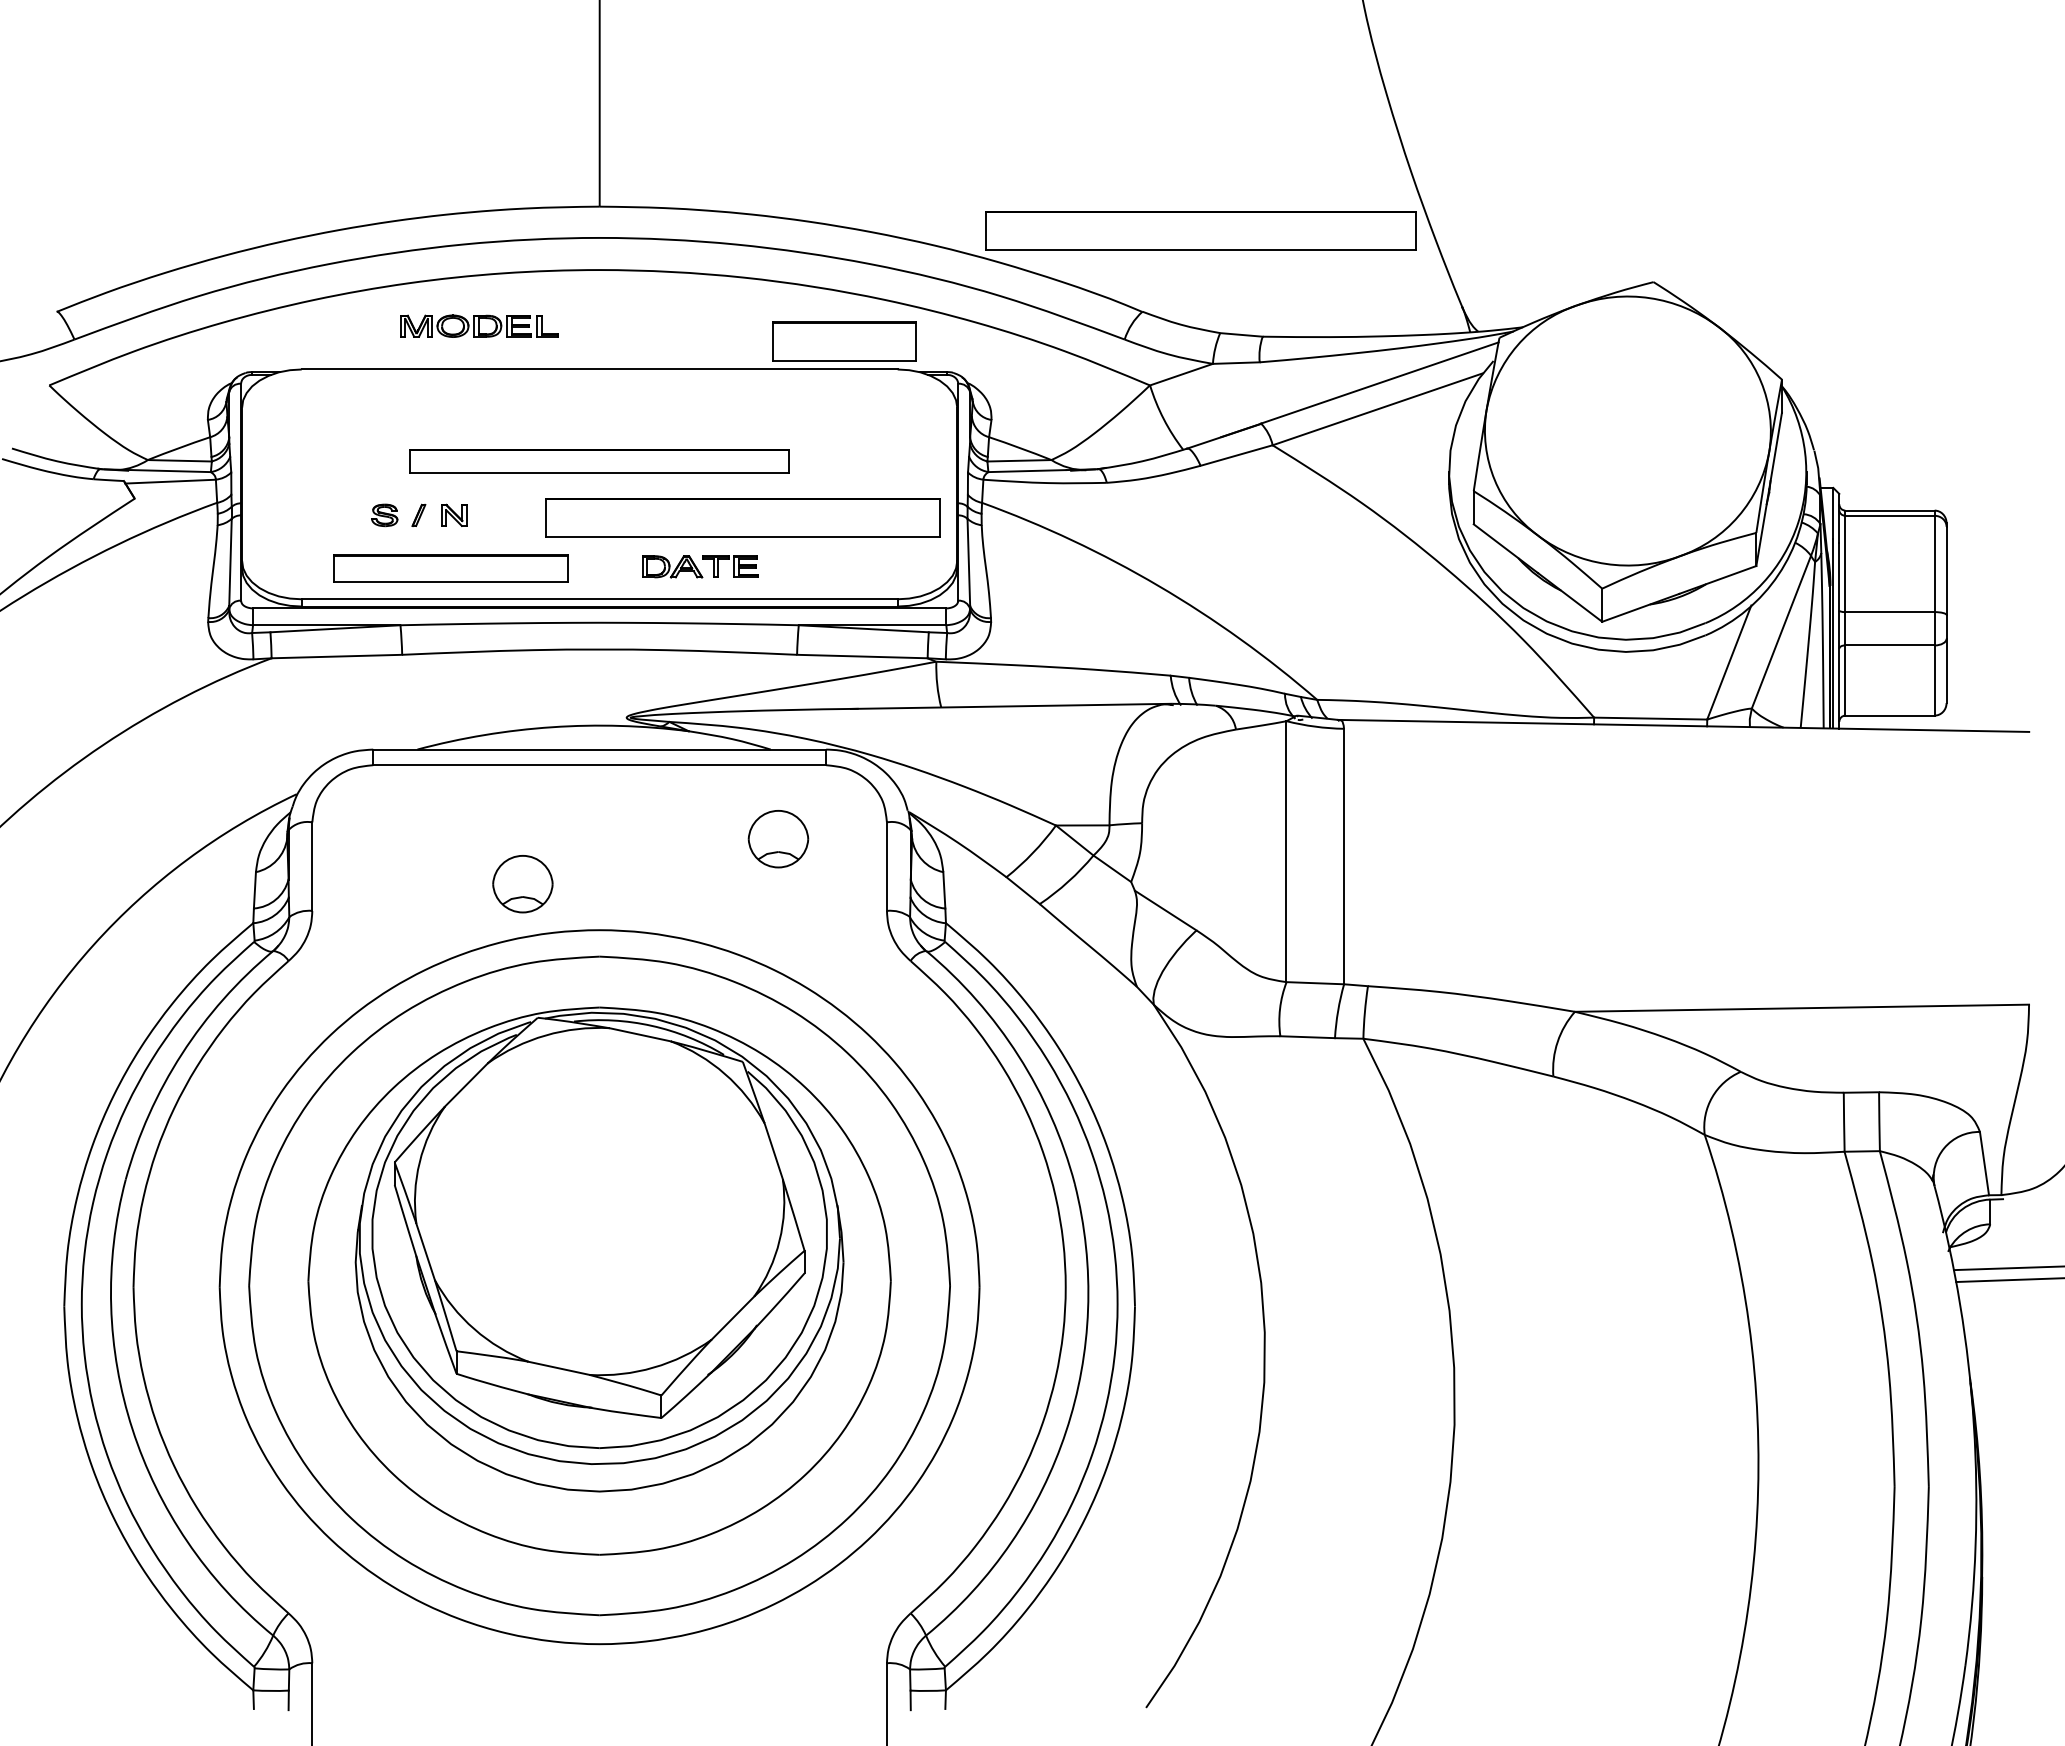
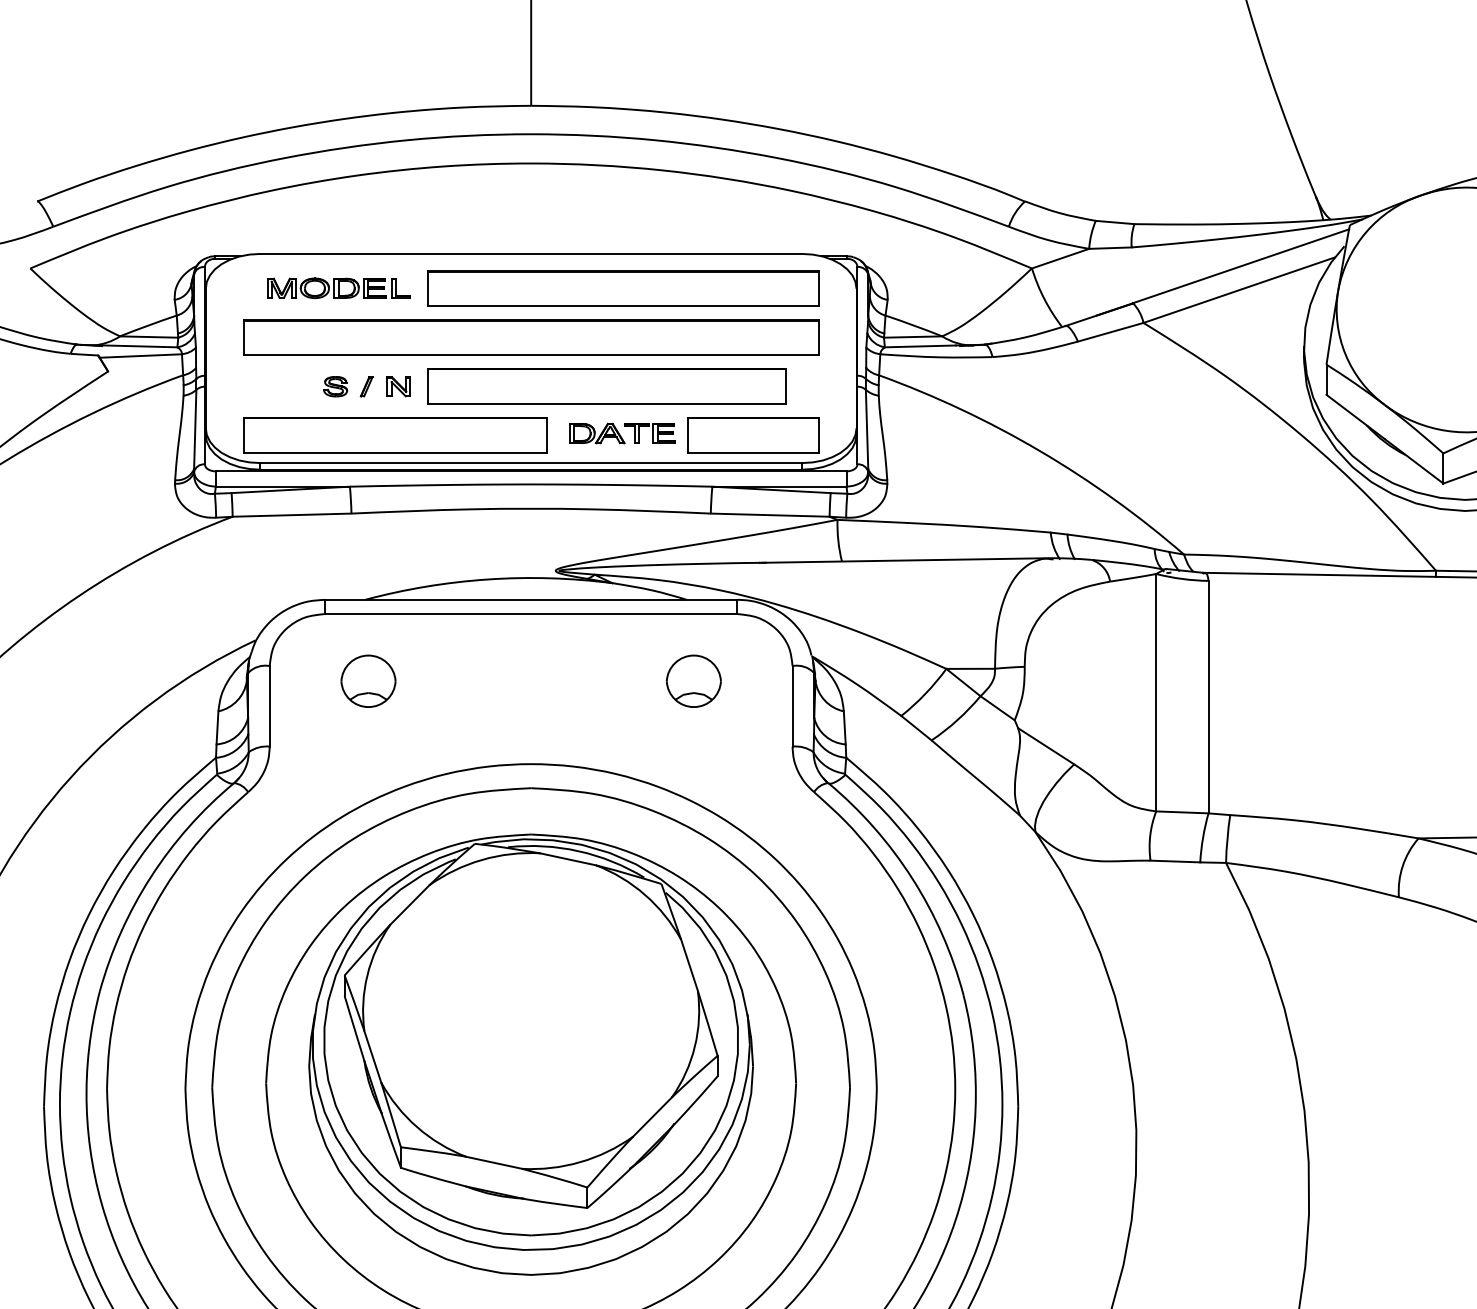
part: (1200, 230) -> (622, 288), moved
part: (479, 325) -> (339, 287), moved
part: (844, 341) -> (753, 435), moved
part: (599, 461) -> (531, 337), size x1.67
part: (742, 517) -> (606, 385), moved
part: (450, 568) -> (395, 435), size x1.43
part: (522, 884) -> (368, 681), moved

